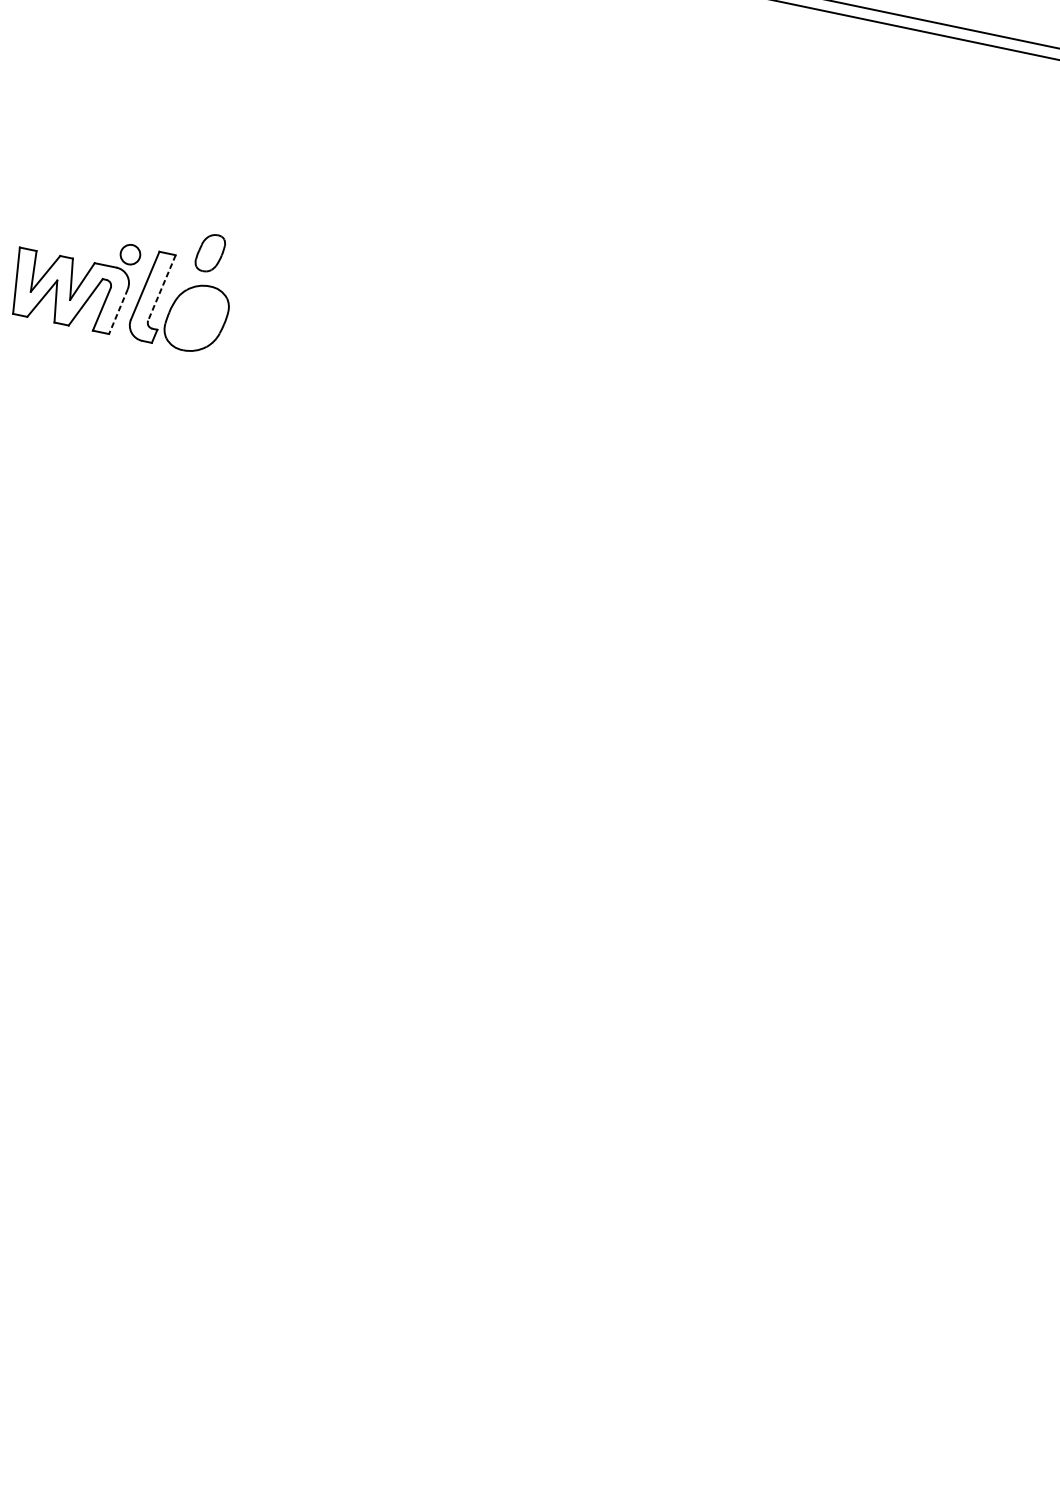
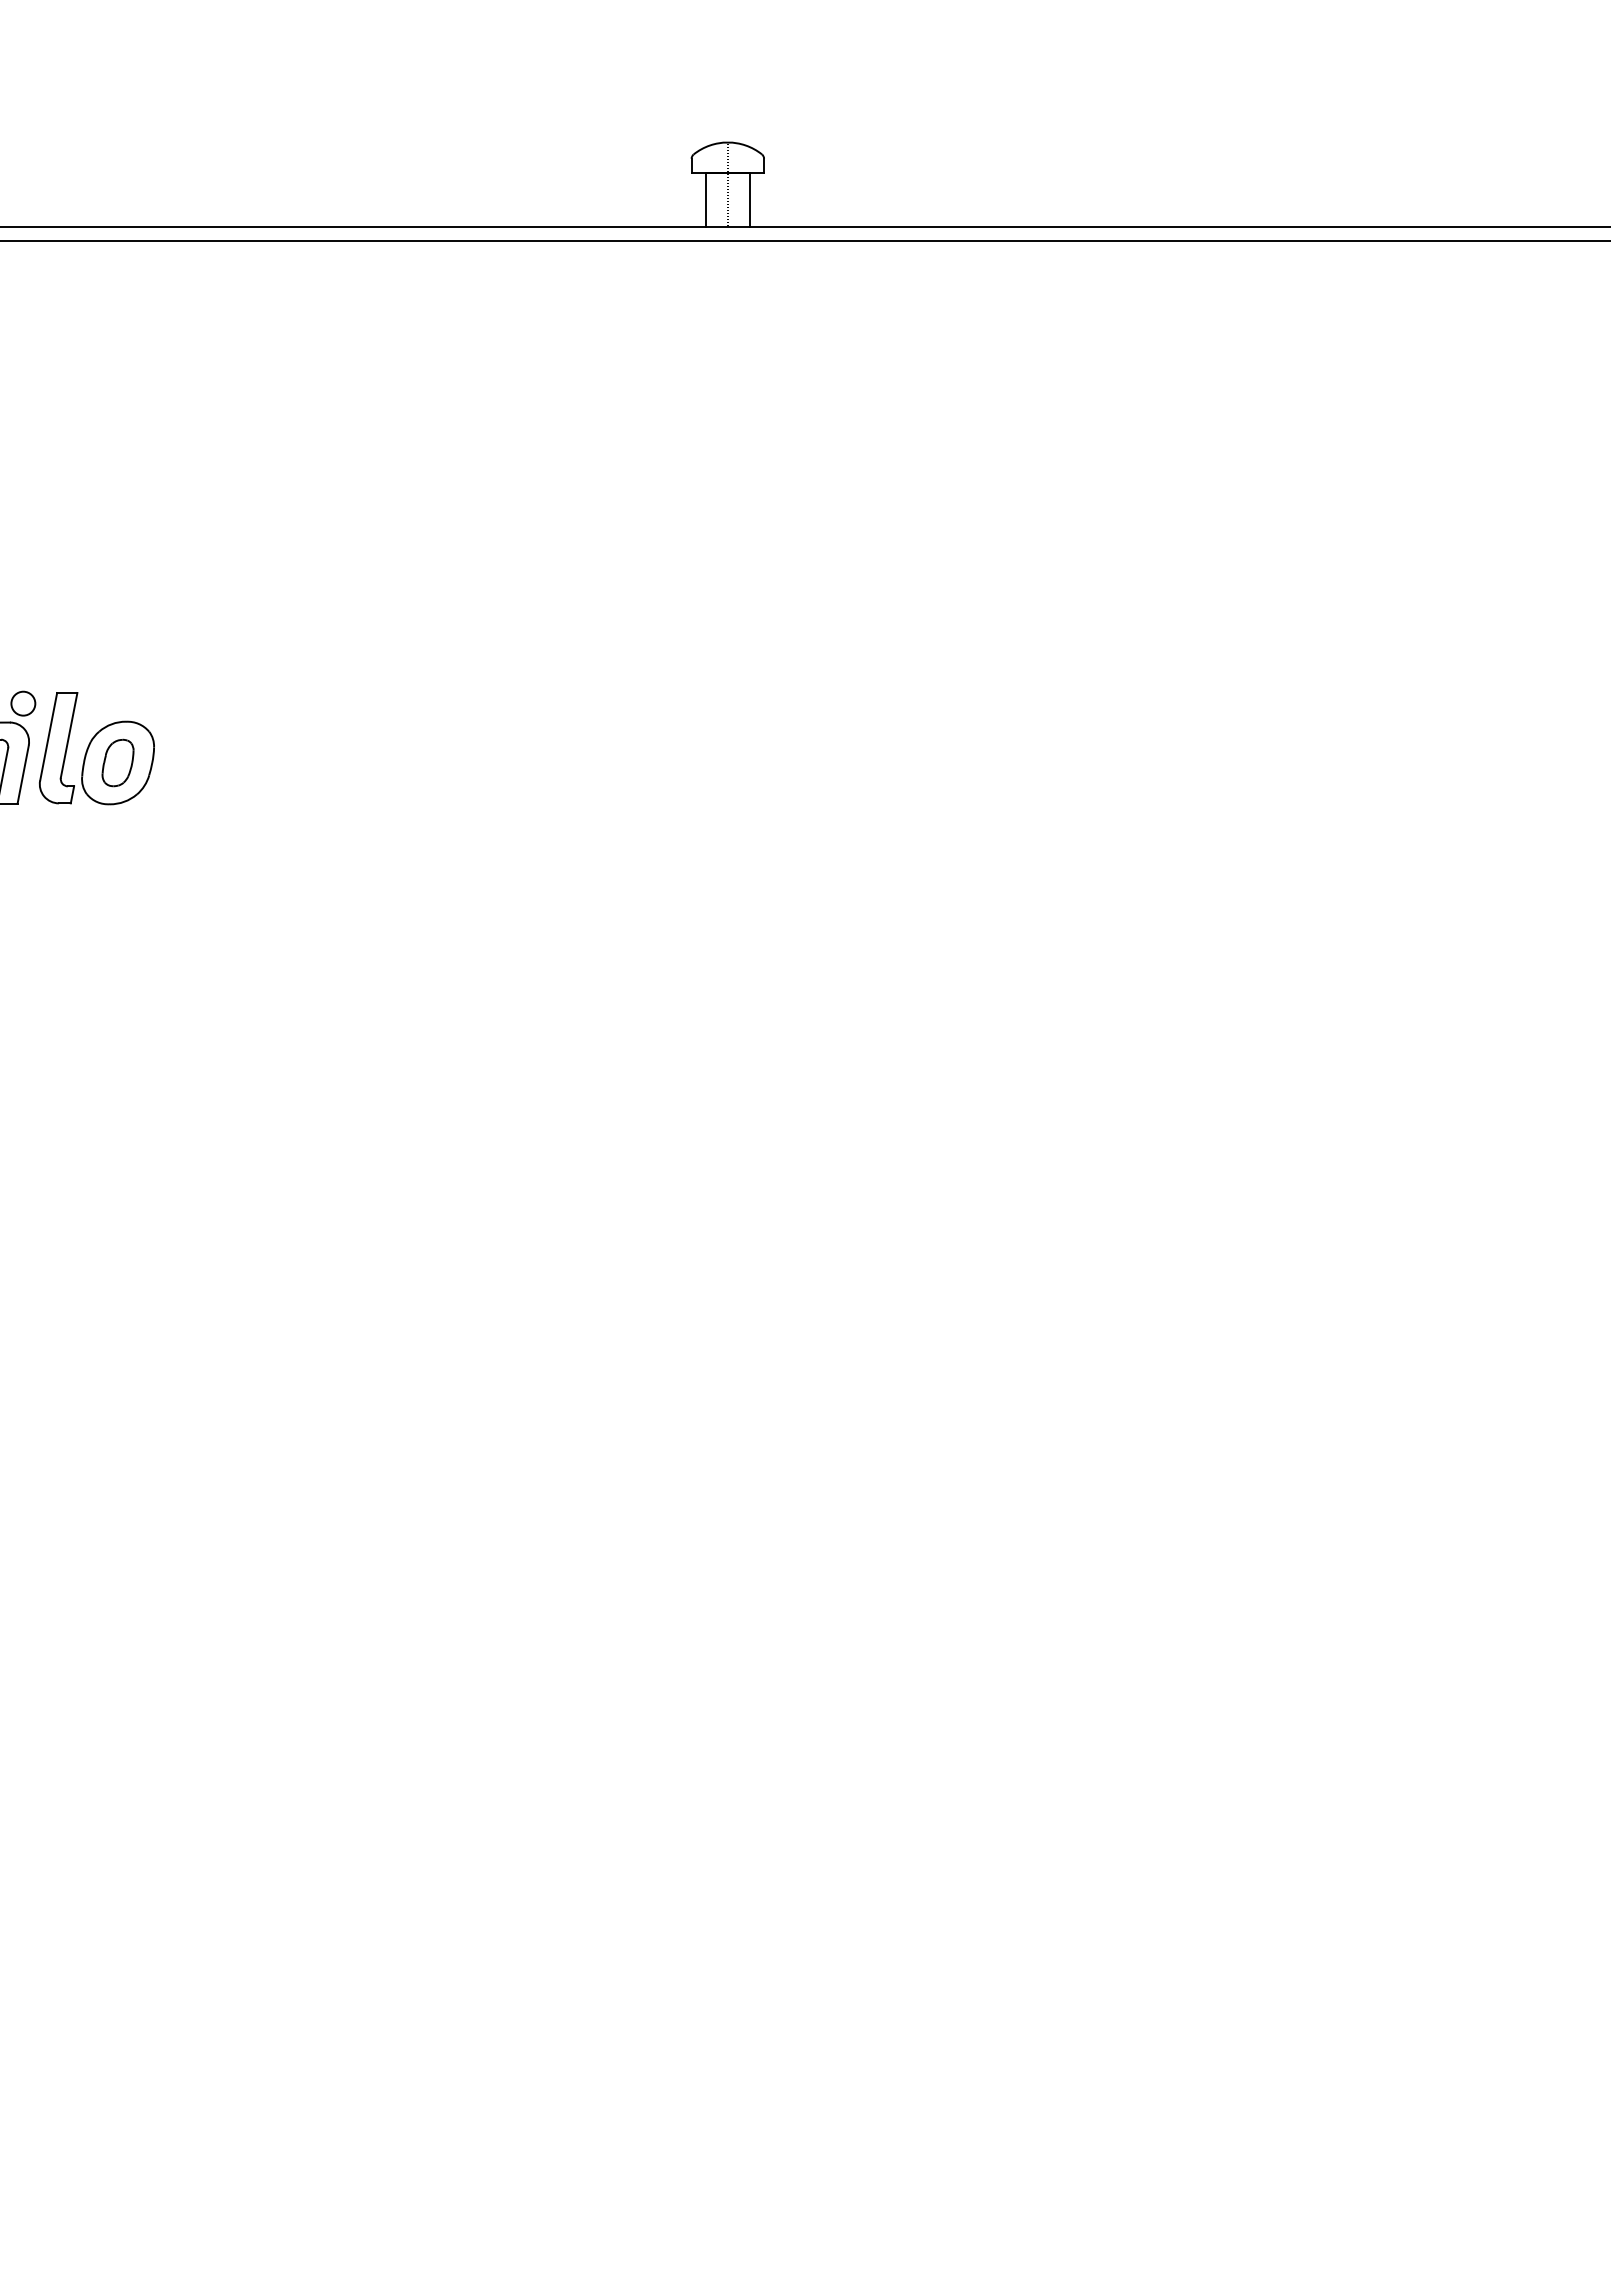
part: (209, 252) -> (117, 762), moved
line: (162, 288) -> (69, 735), dashed -> solid
line: (118, 311) -> (23, 774), dashed -> solid

